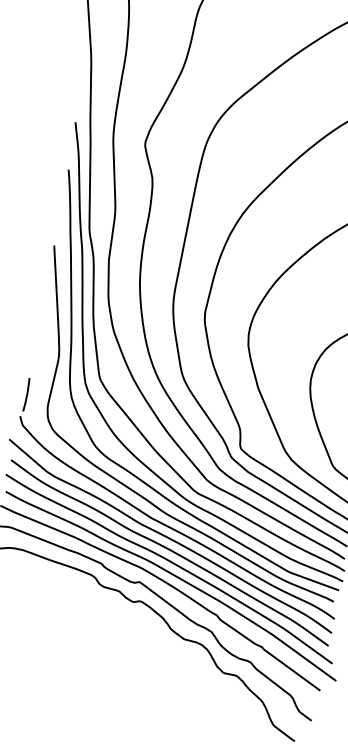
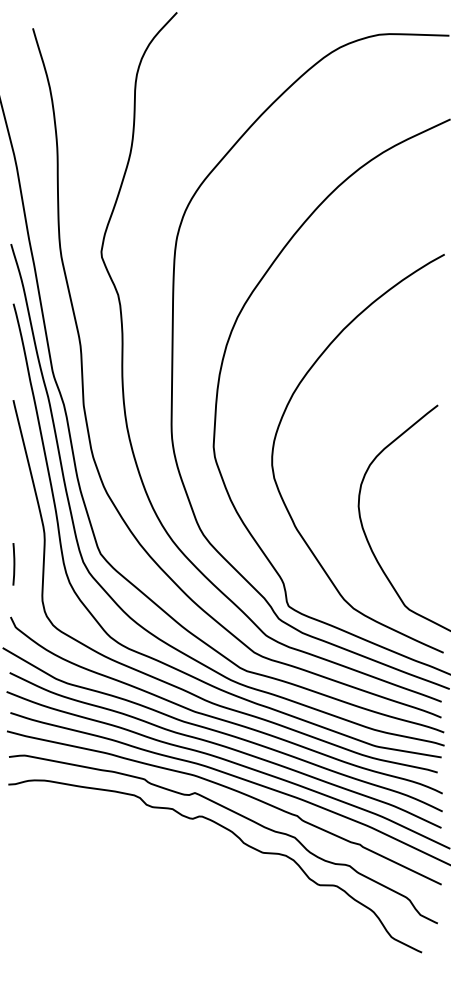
line: (26, 394) -> (13, 564), moved

